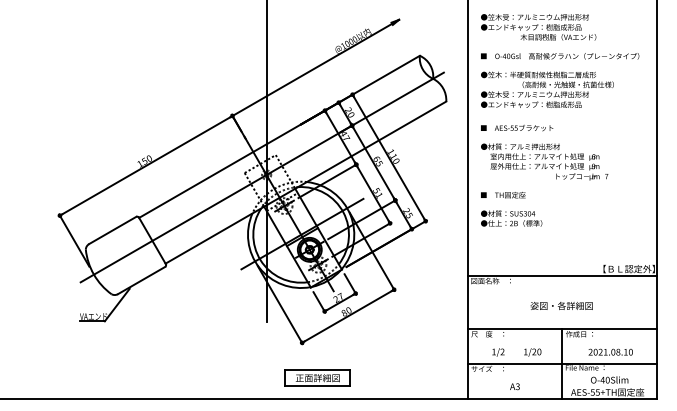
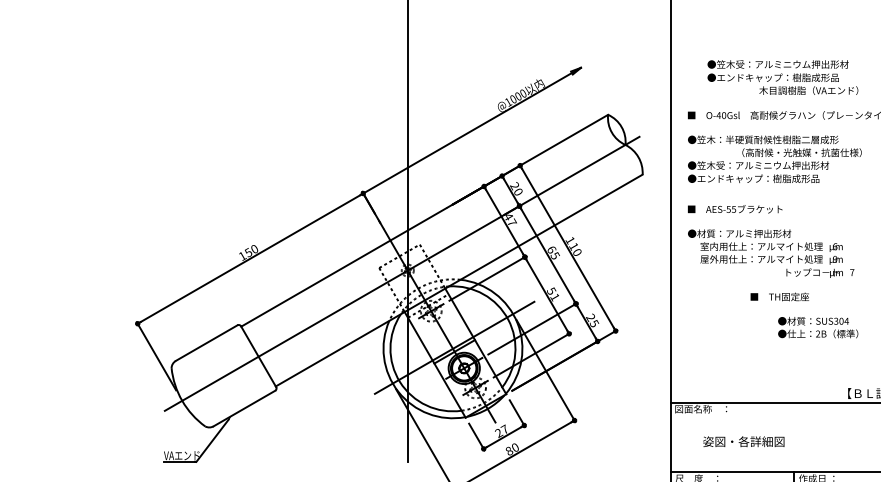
text: (538, 27) -> (782, 77), moved
text: (503, 195) -> (780, 297), moved
text: (511, 218) -> (818, 327), moved
text: (561, 305) -> (743, 441), moved

